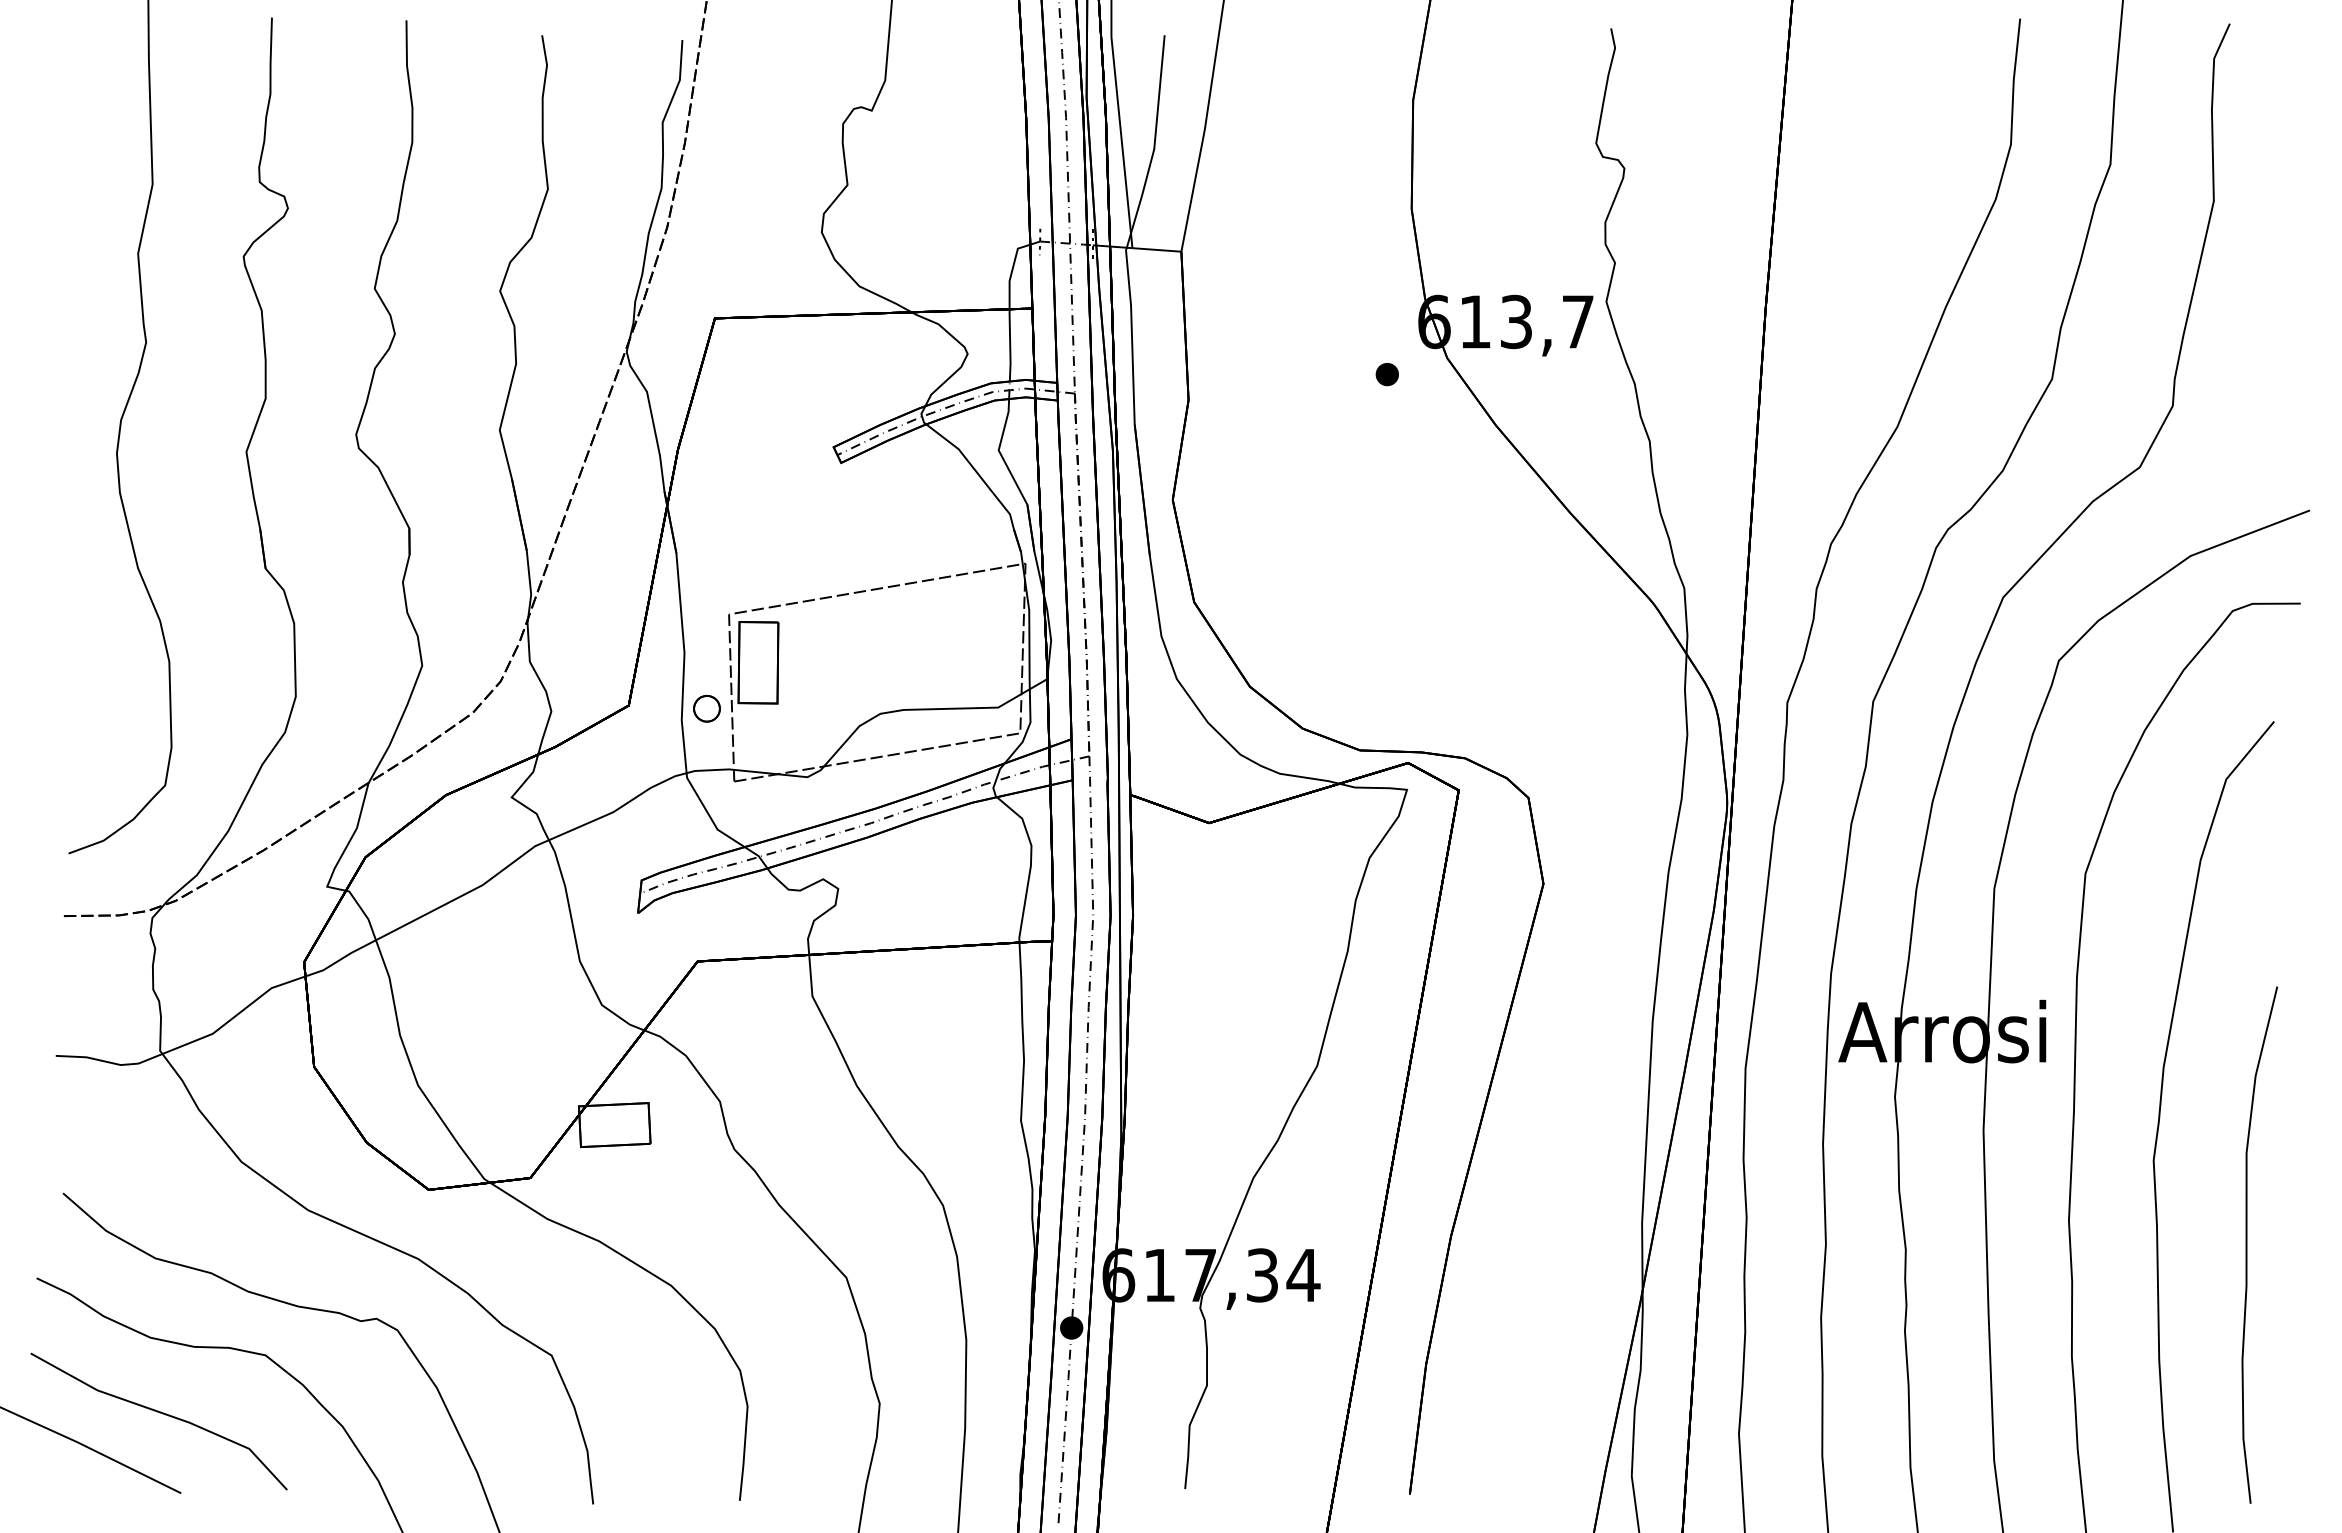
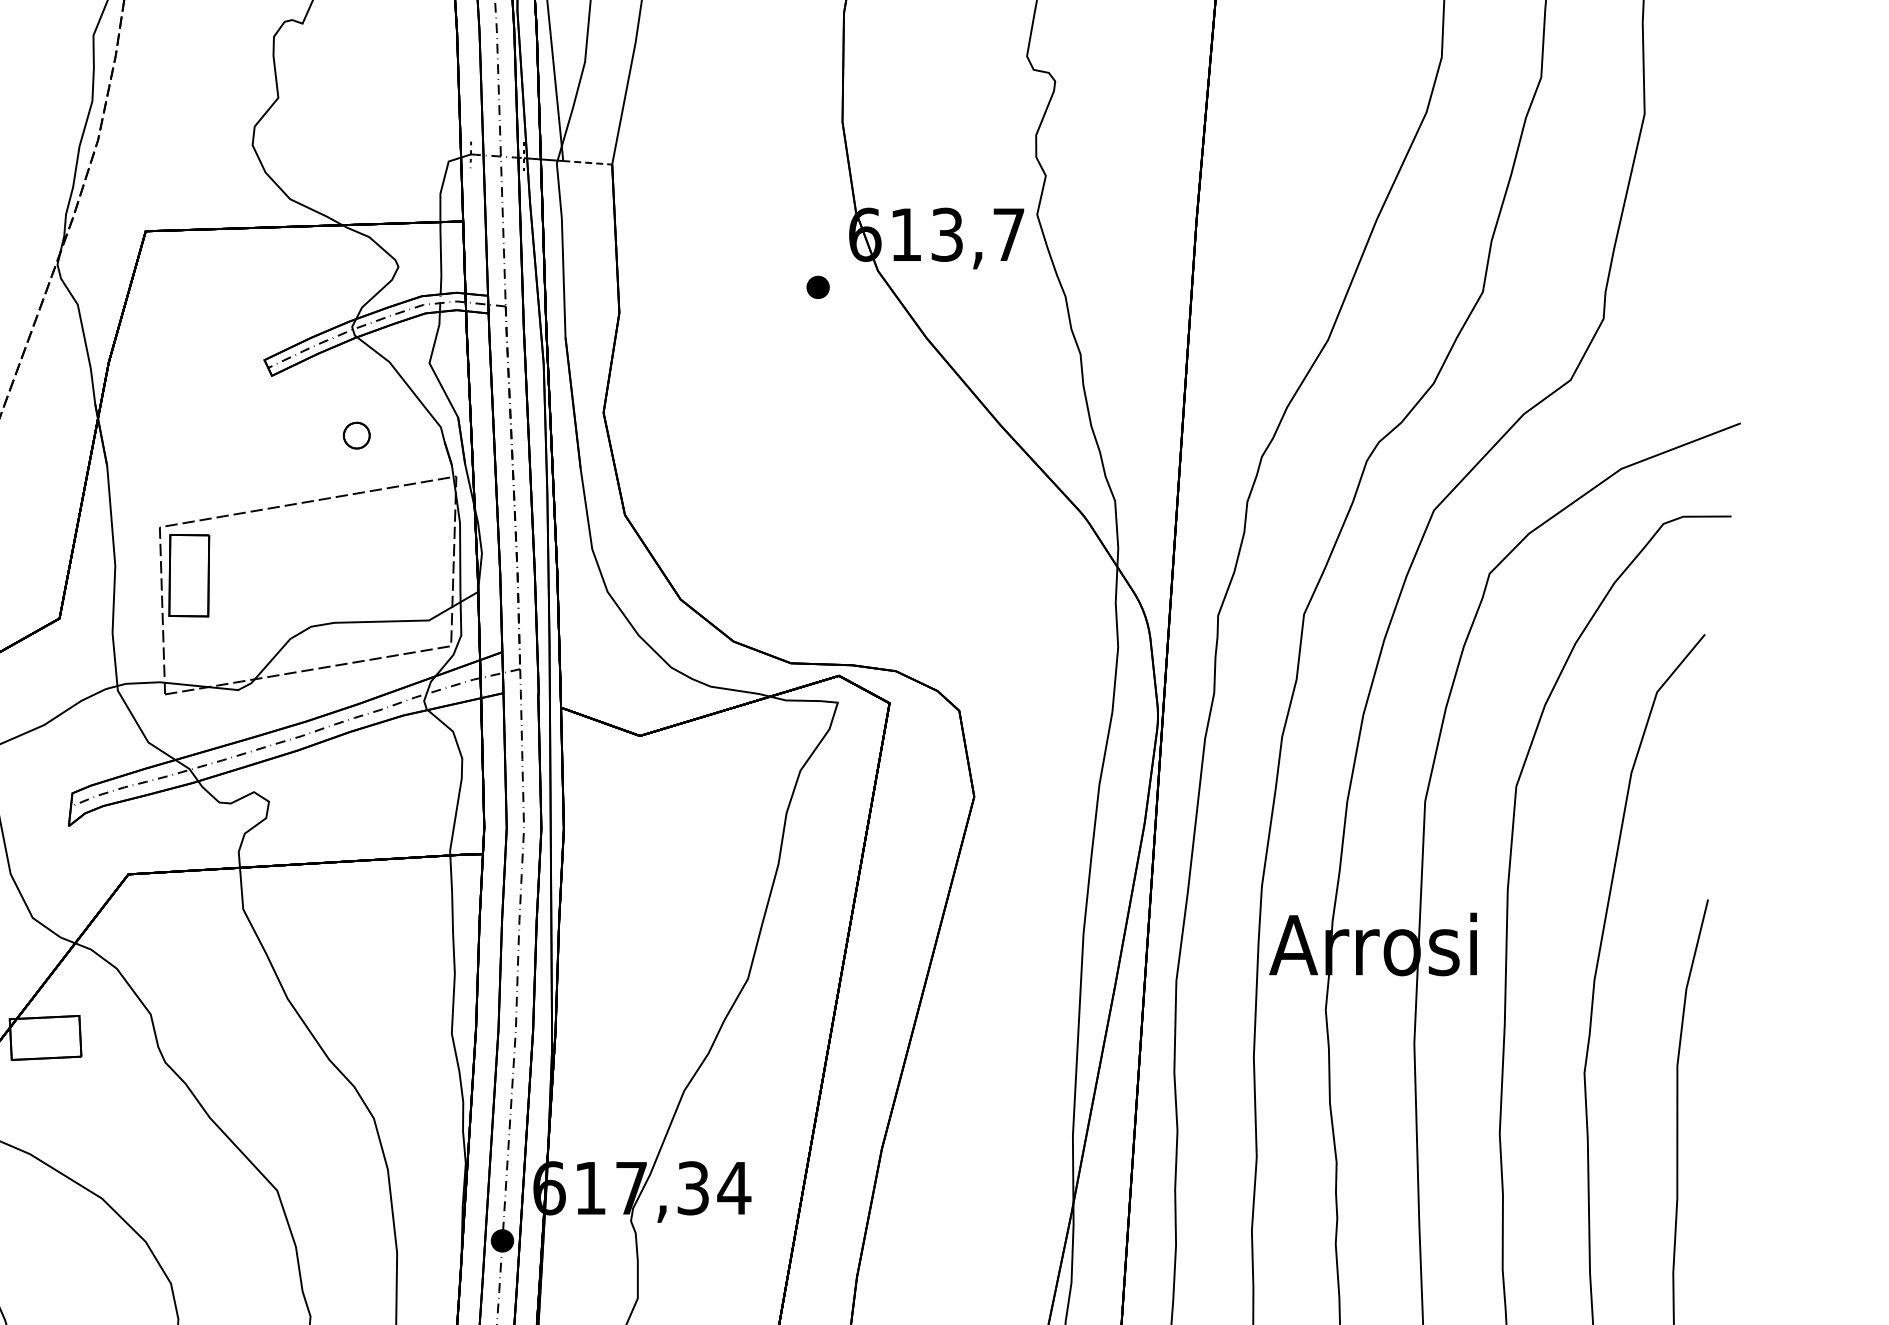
line: (1156, 249) -> (587, 162), solid -> dashed
part: (706, 708) -> (356, 435), moved

